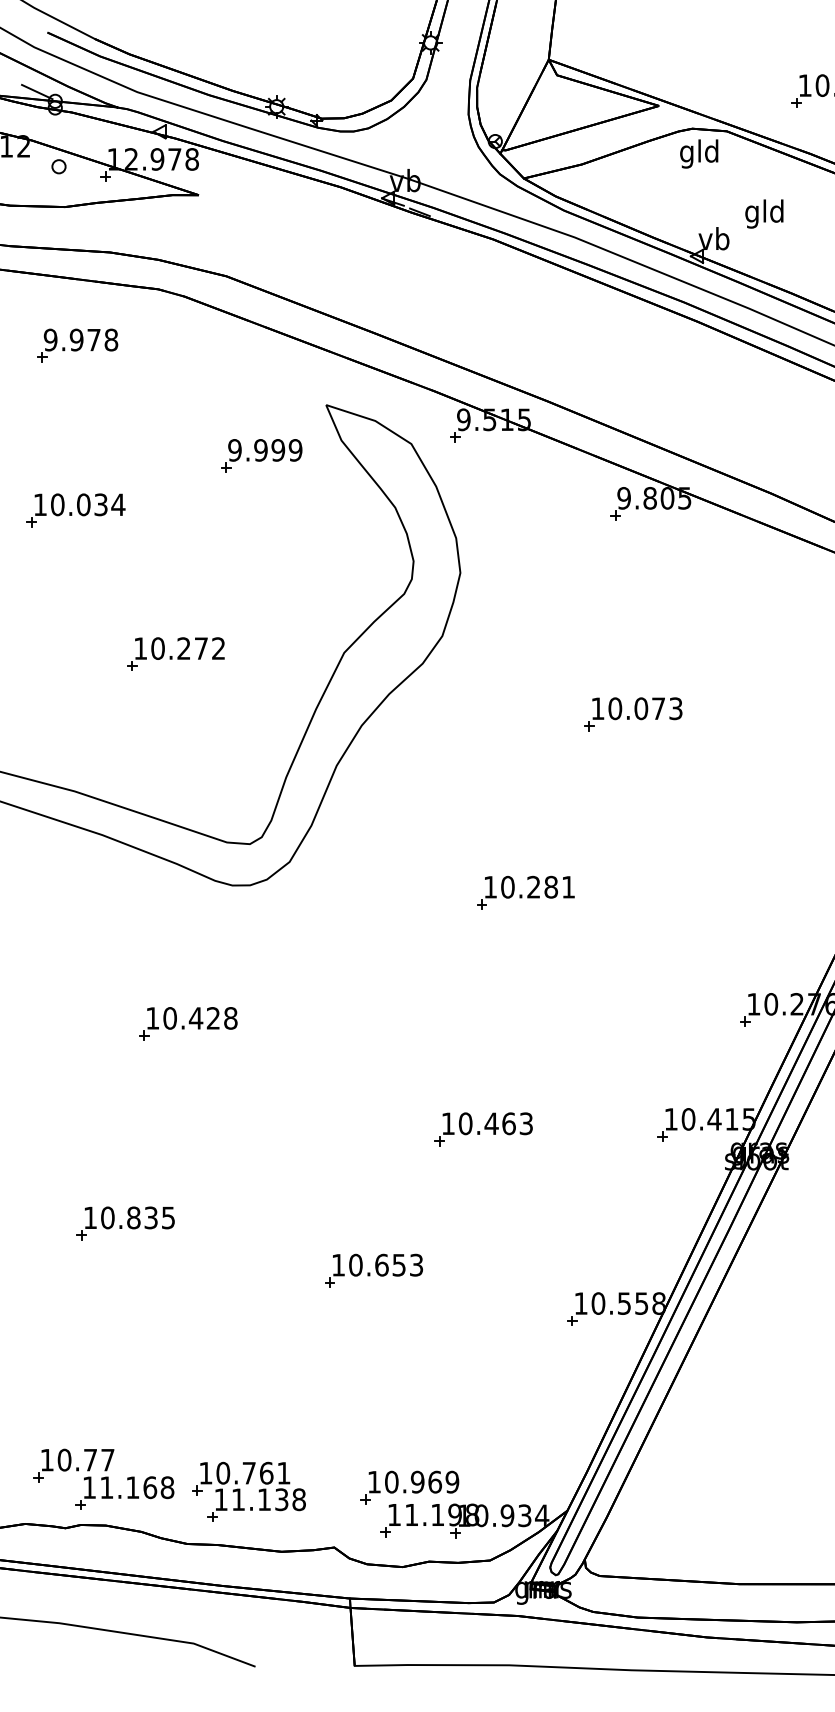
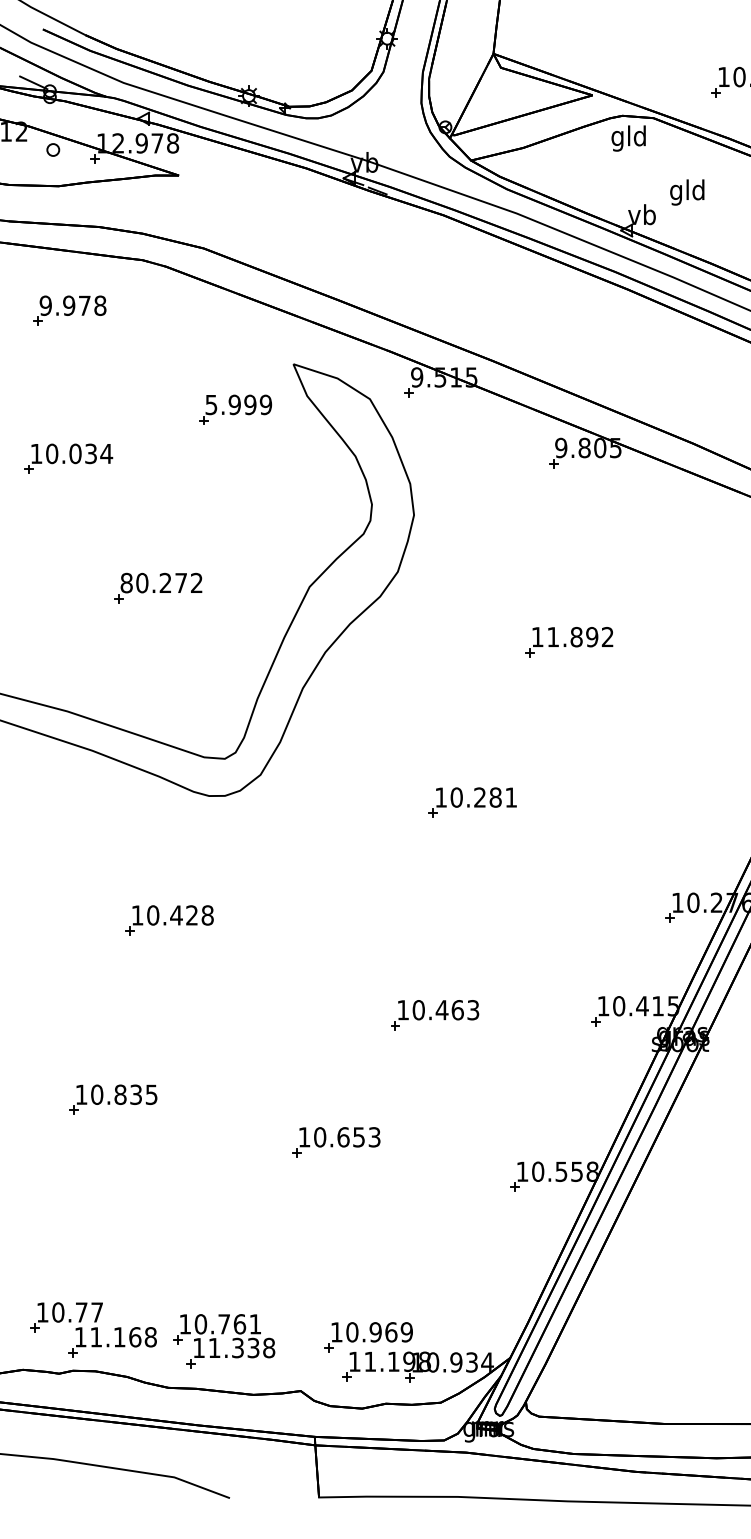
text: (234, 450) -> (211, 405), 9.999 -> 5.999
text: (140, 648) -> (126, 582), 10.272 -> 80.272
text: (645, 708) -> (580, 636), 10.073 -> 11.892
text: (264, 1499) -> (237, 1347), 11.138 -> 11.338

